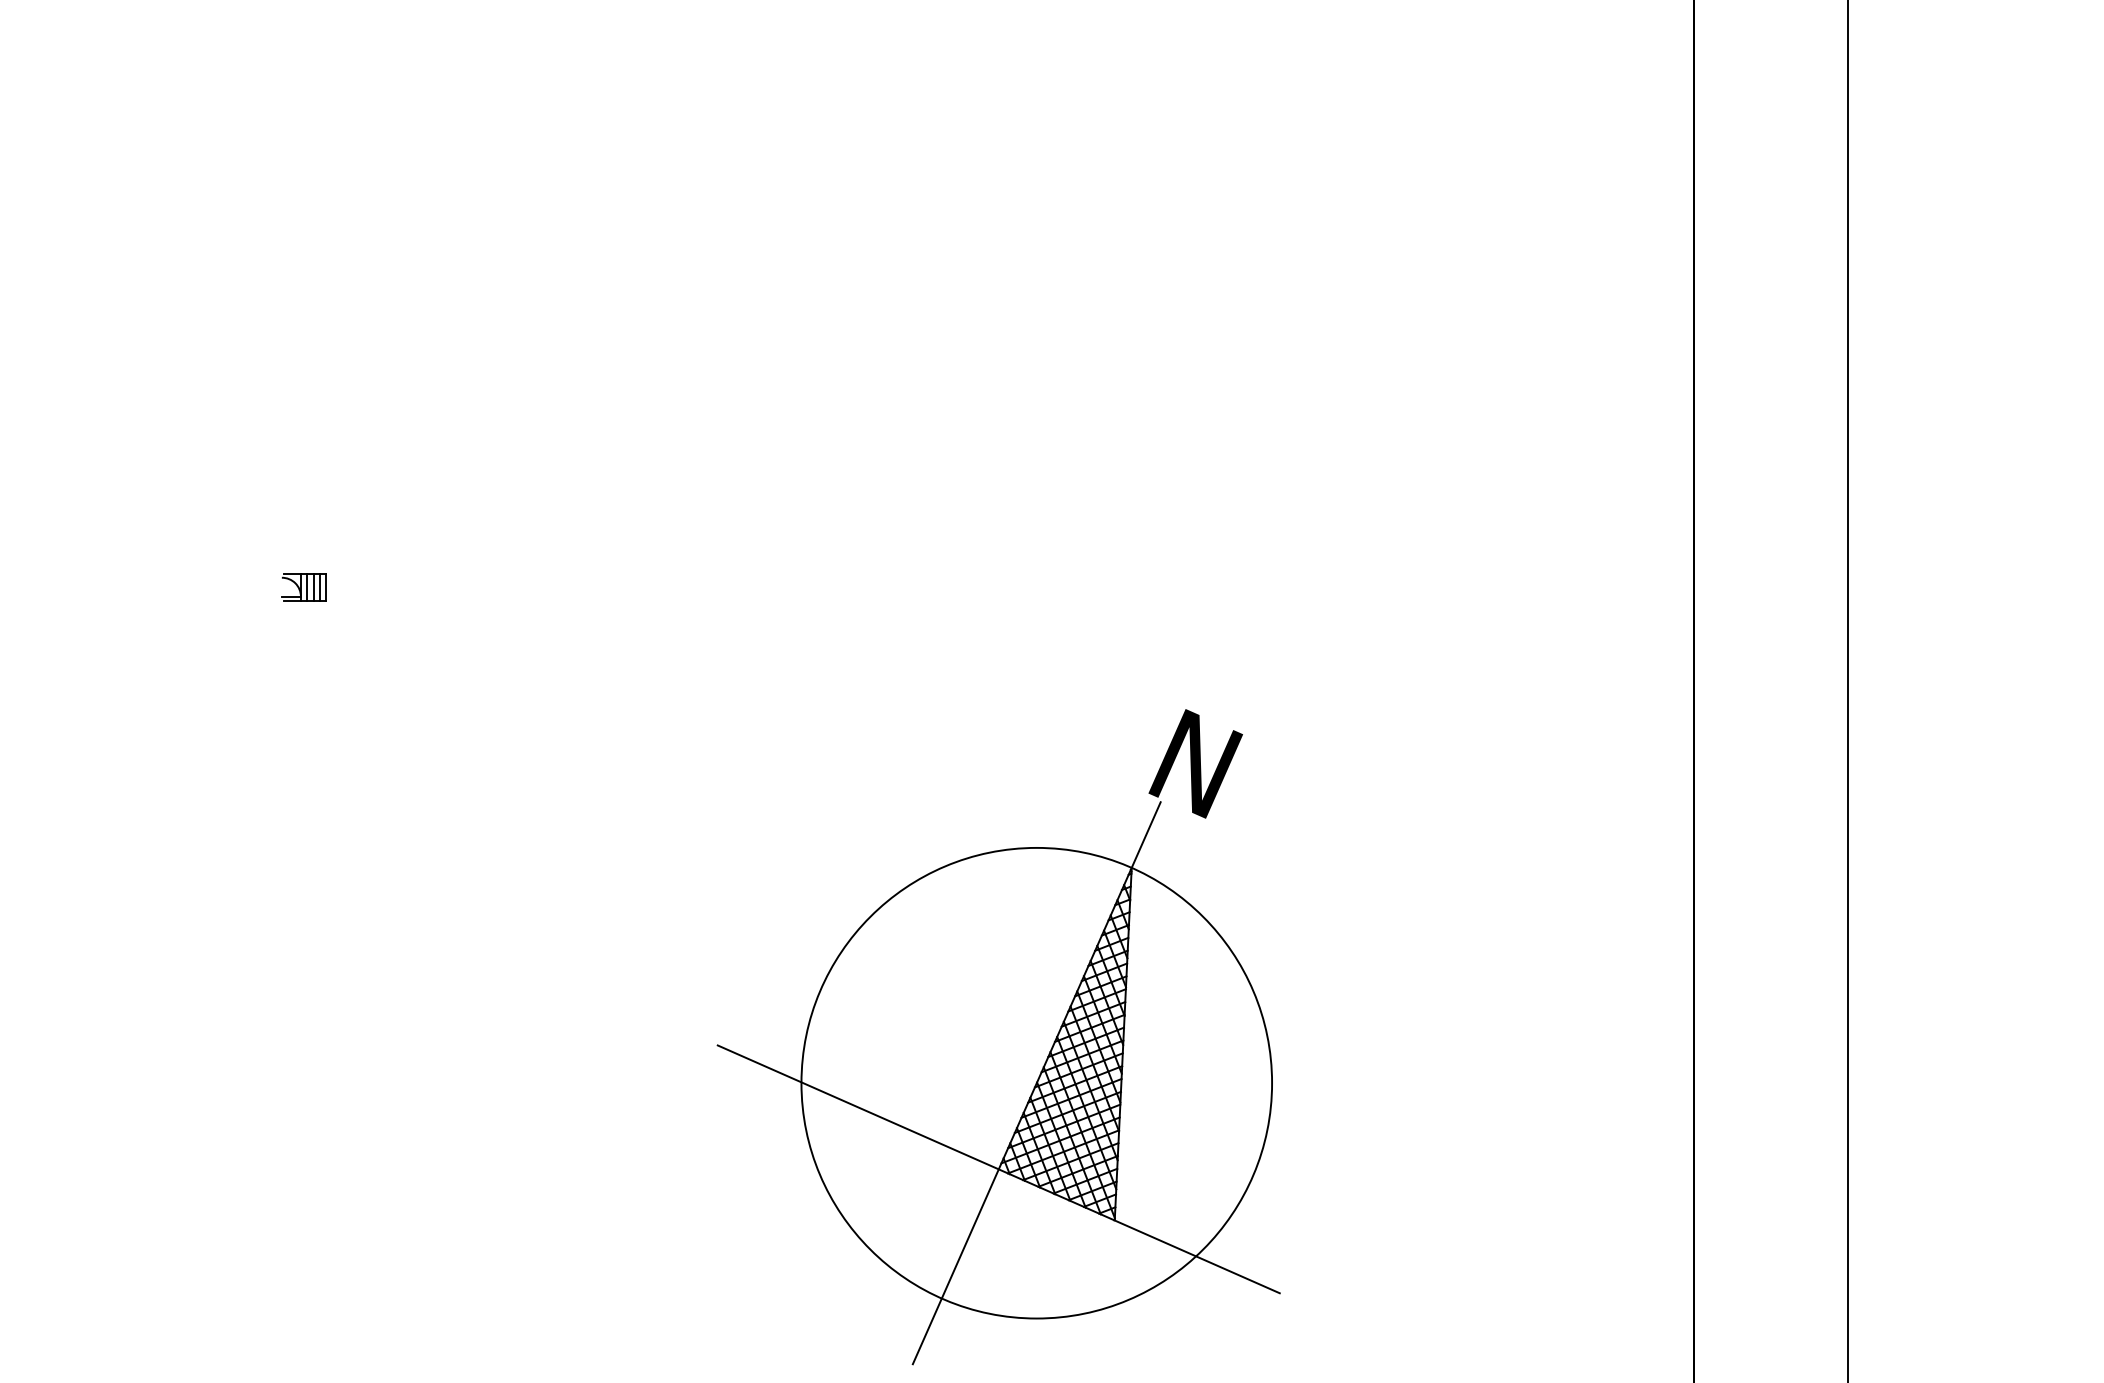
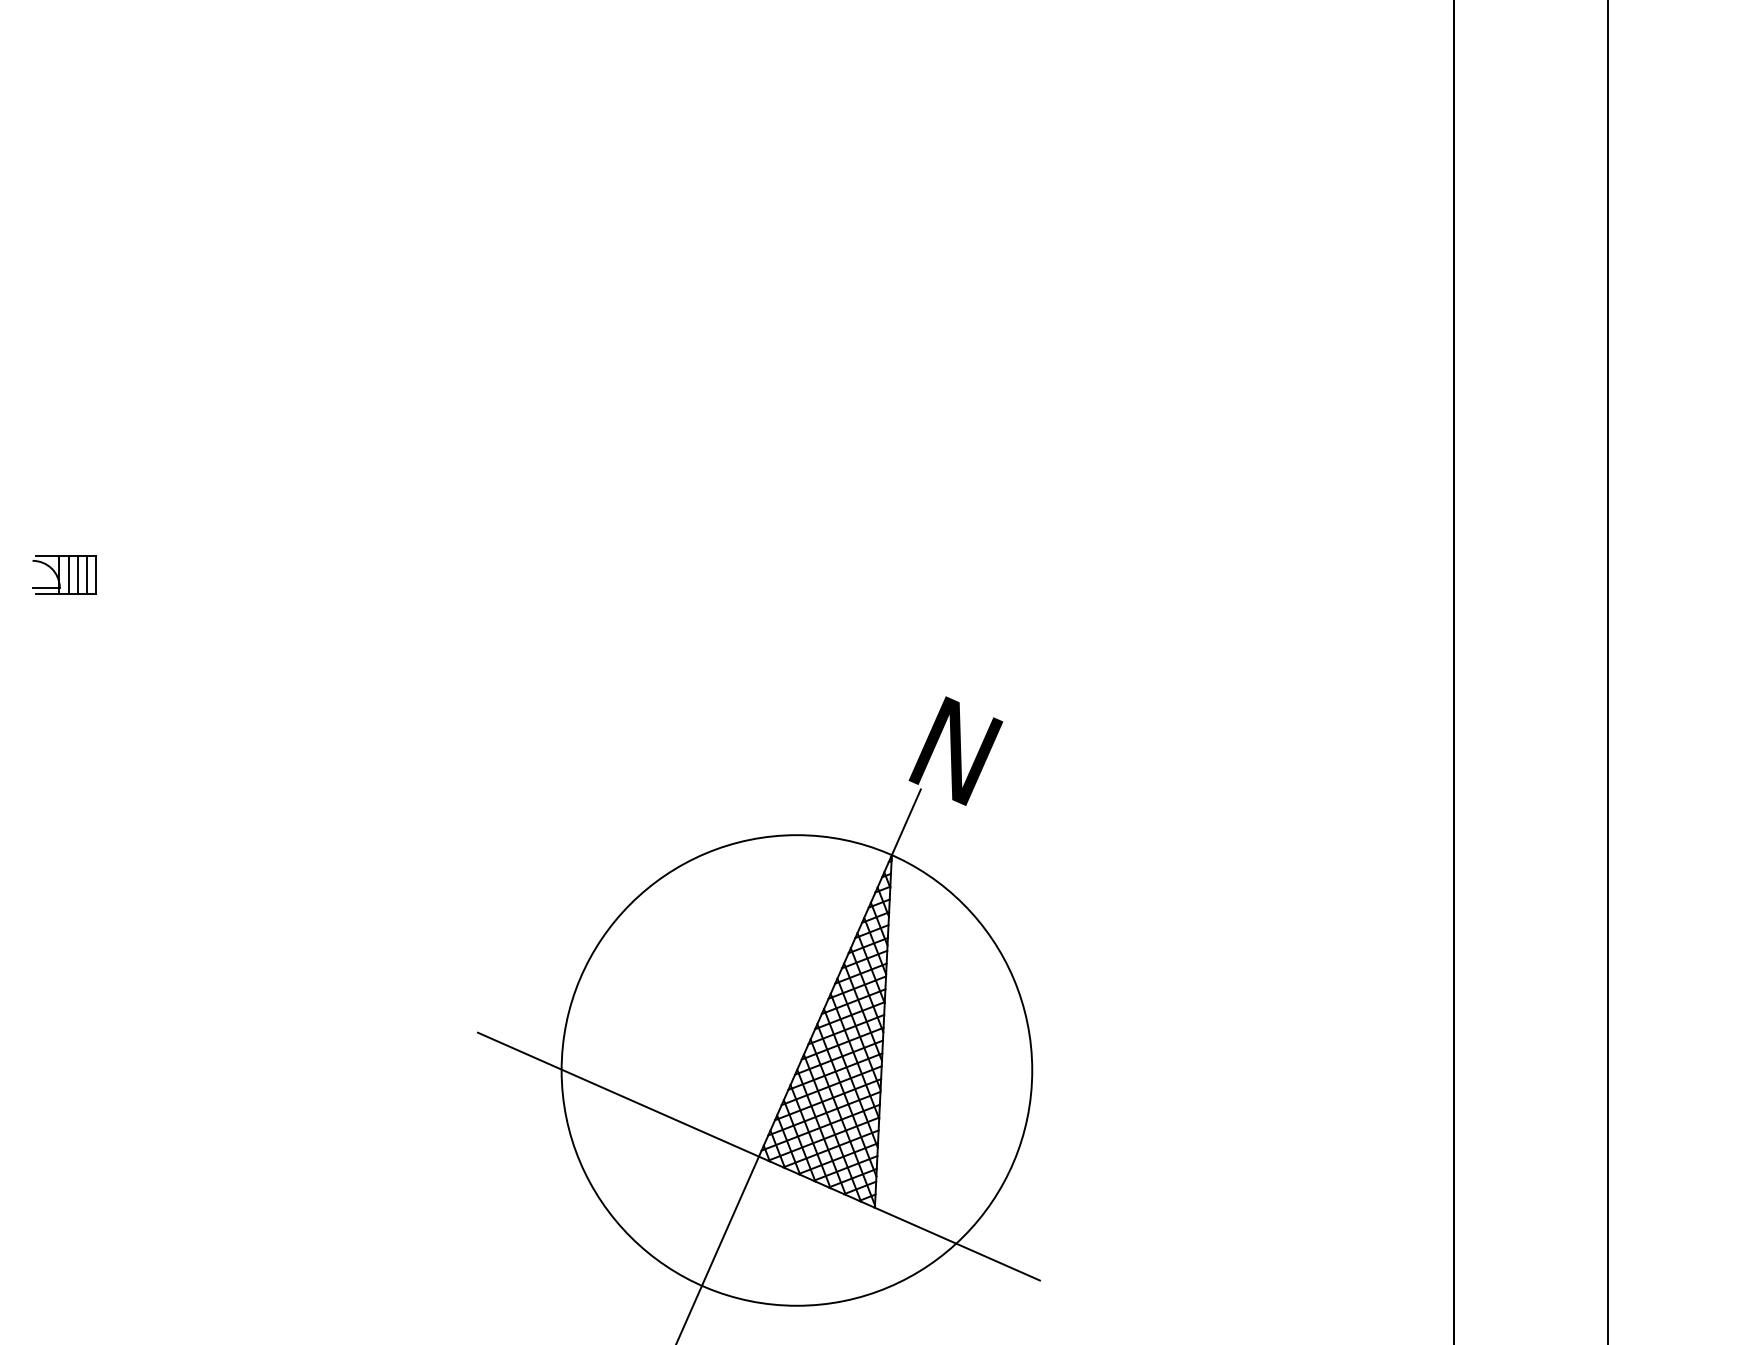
part: (303, 587) -> (63, 574), size x1.43

